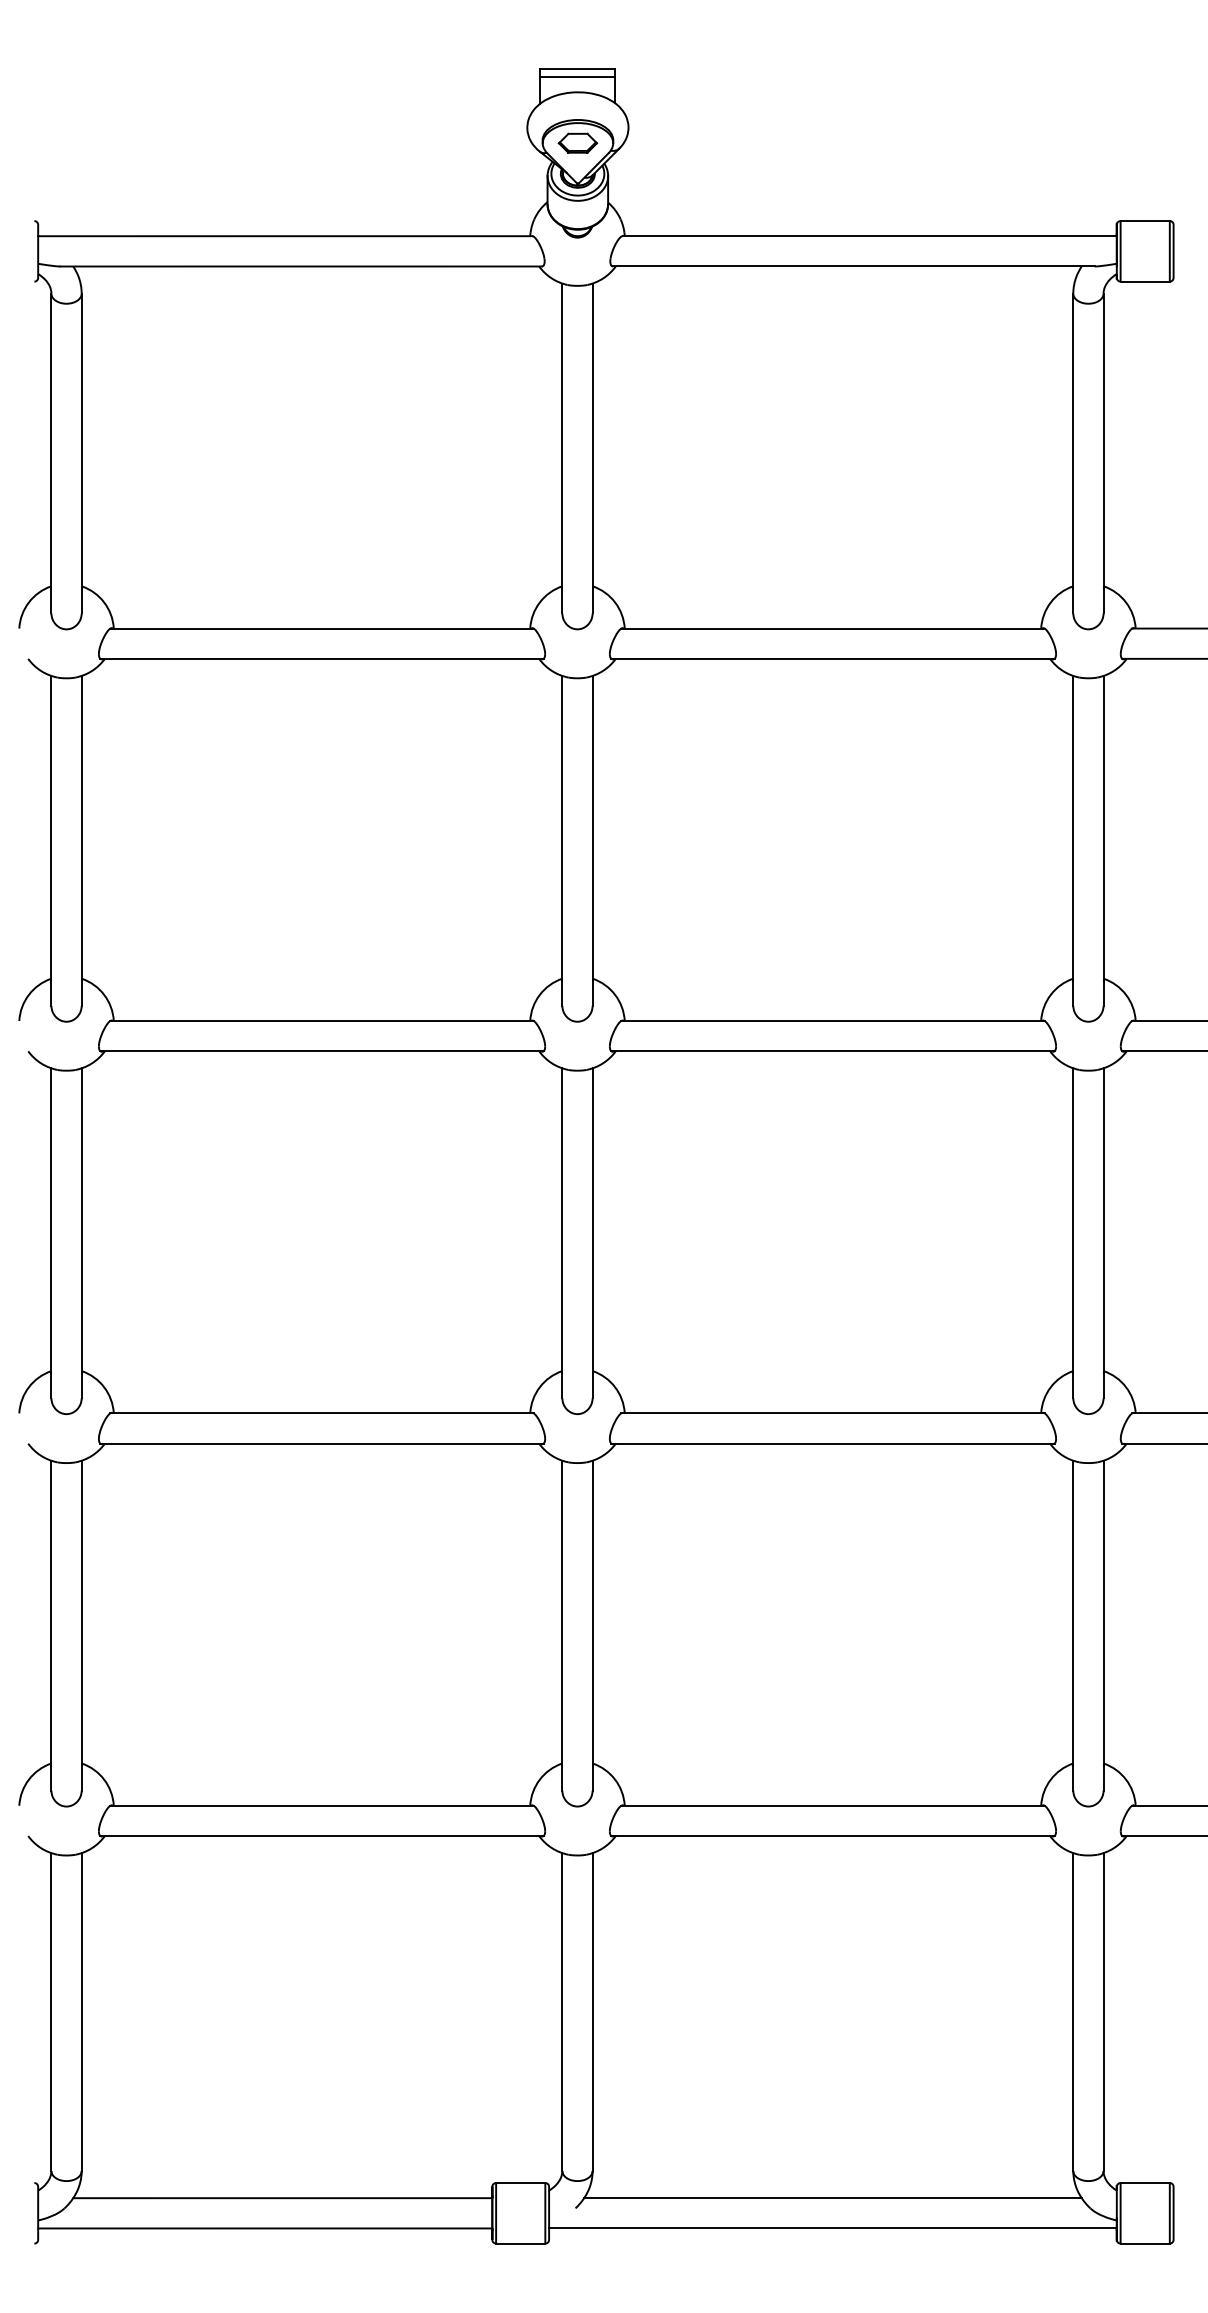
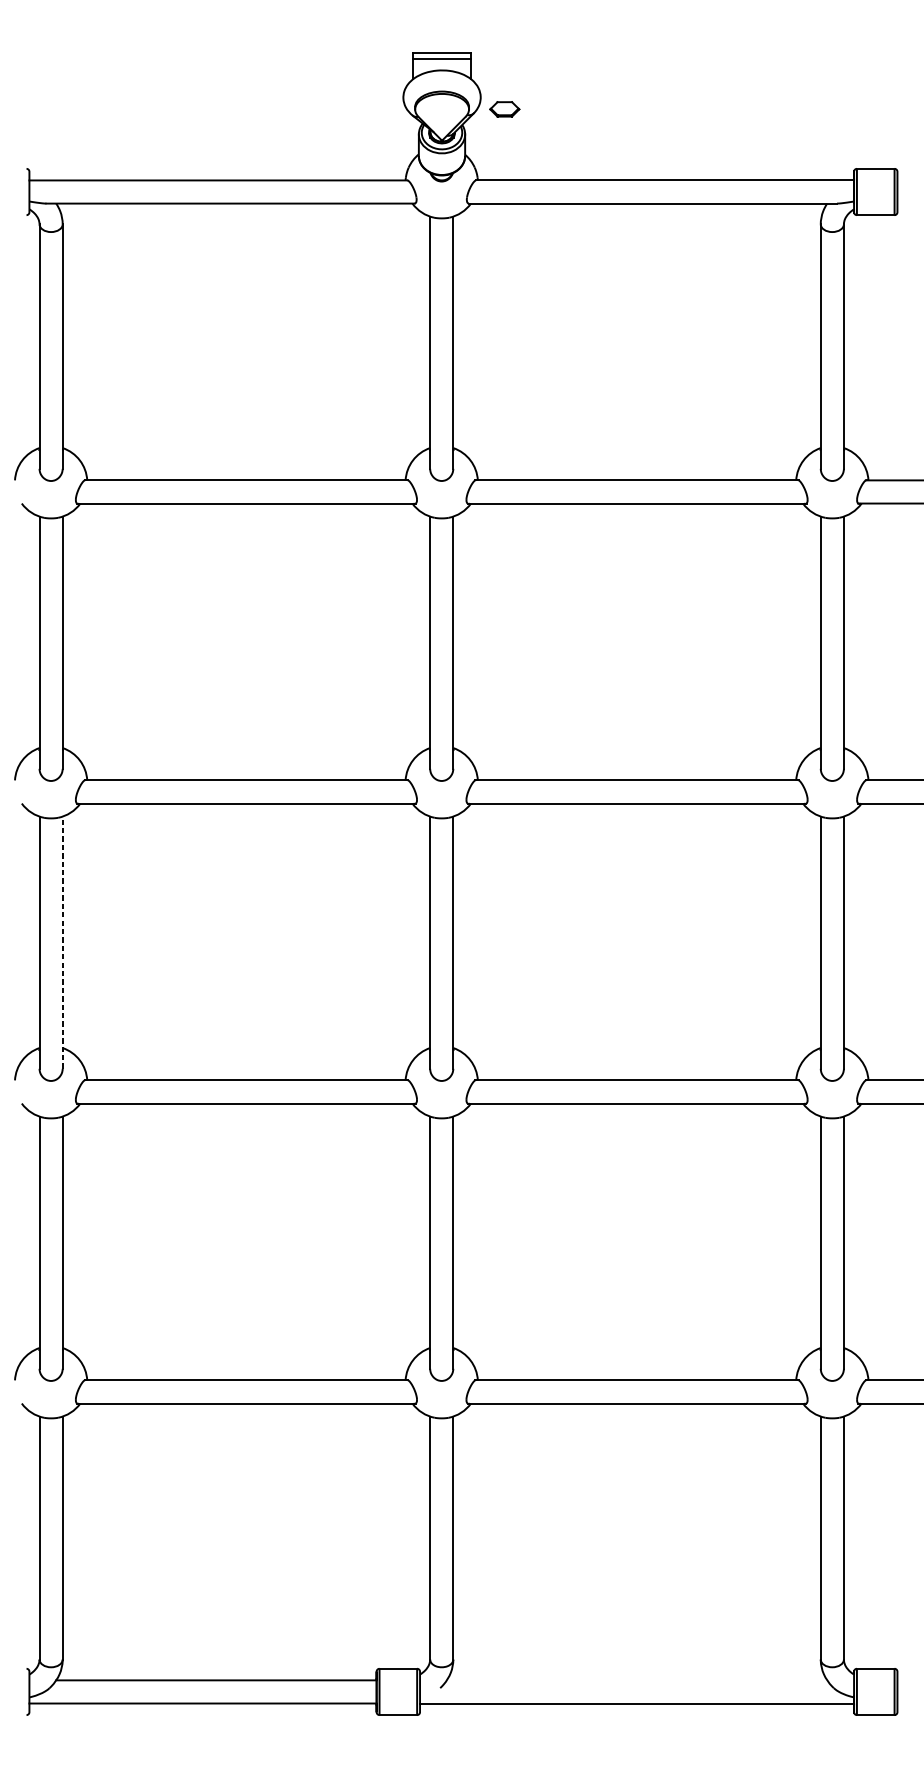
part: (577, 142) -> (504, 108), moved
line: (81, 1233) -> (62, 942), solid -> dashed
line: (832, 2198) -> (636, 1680), removed

